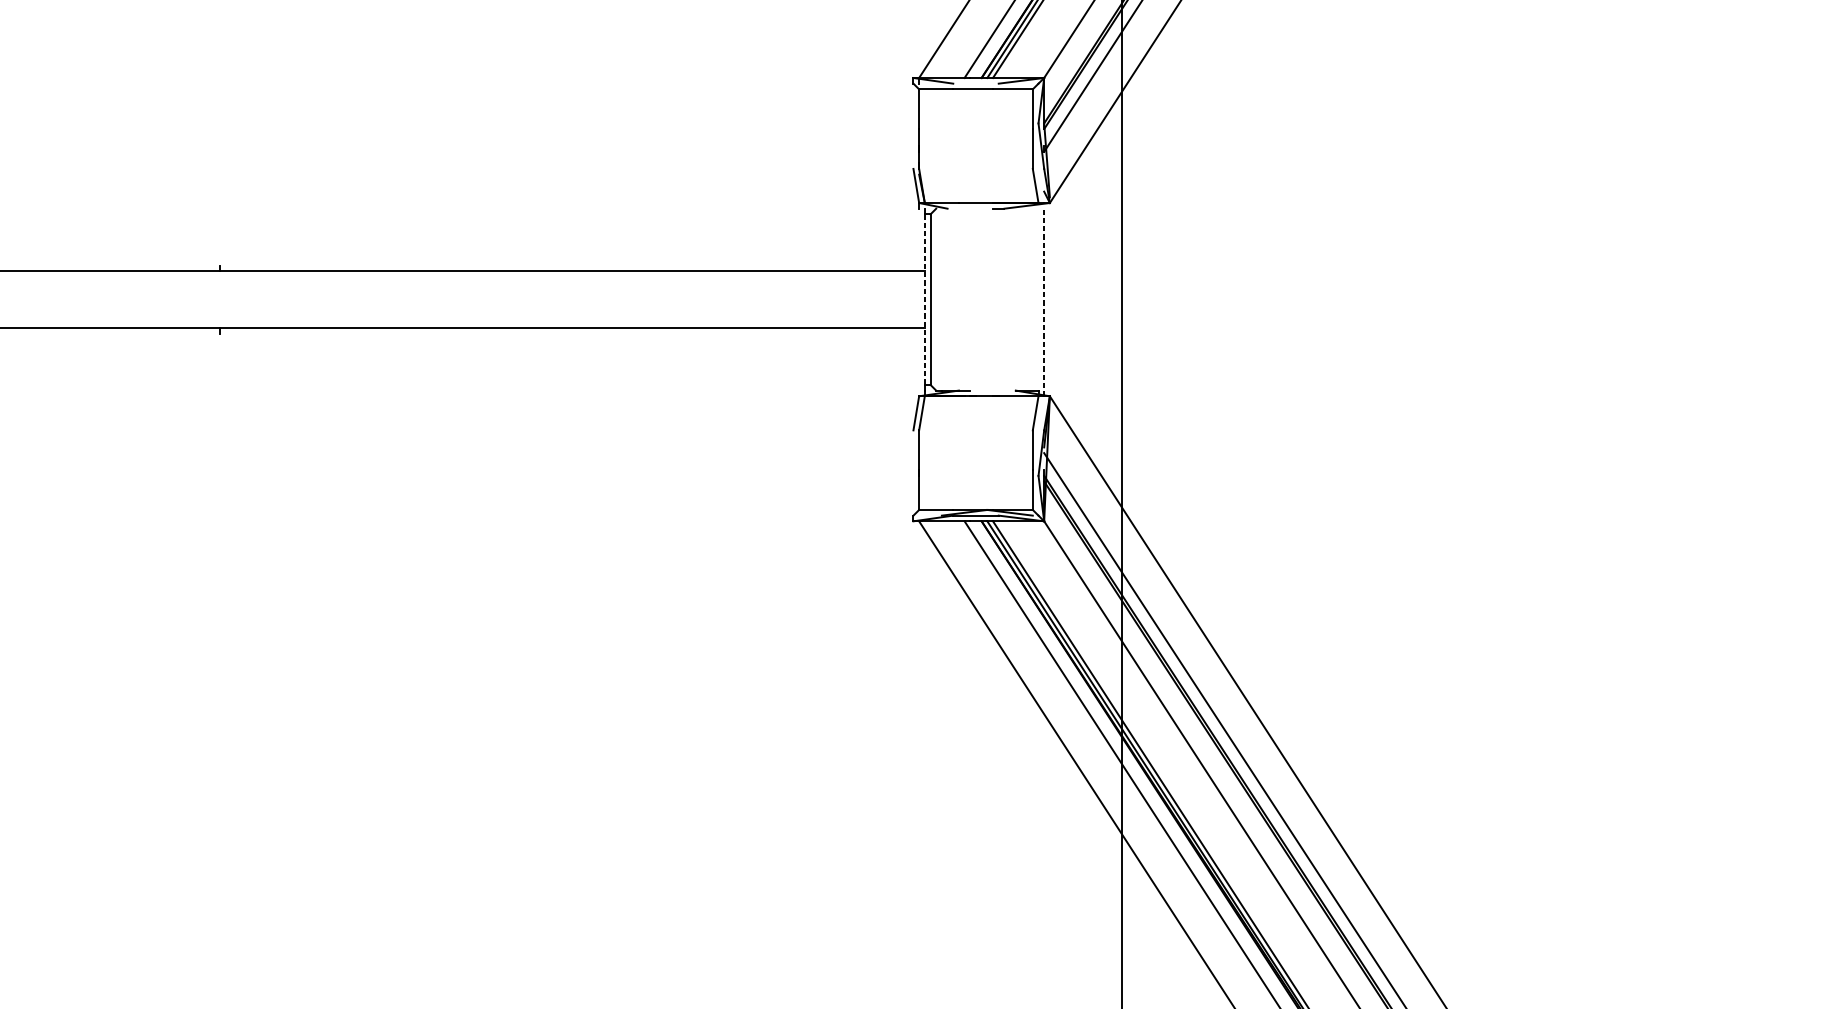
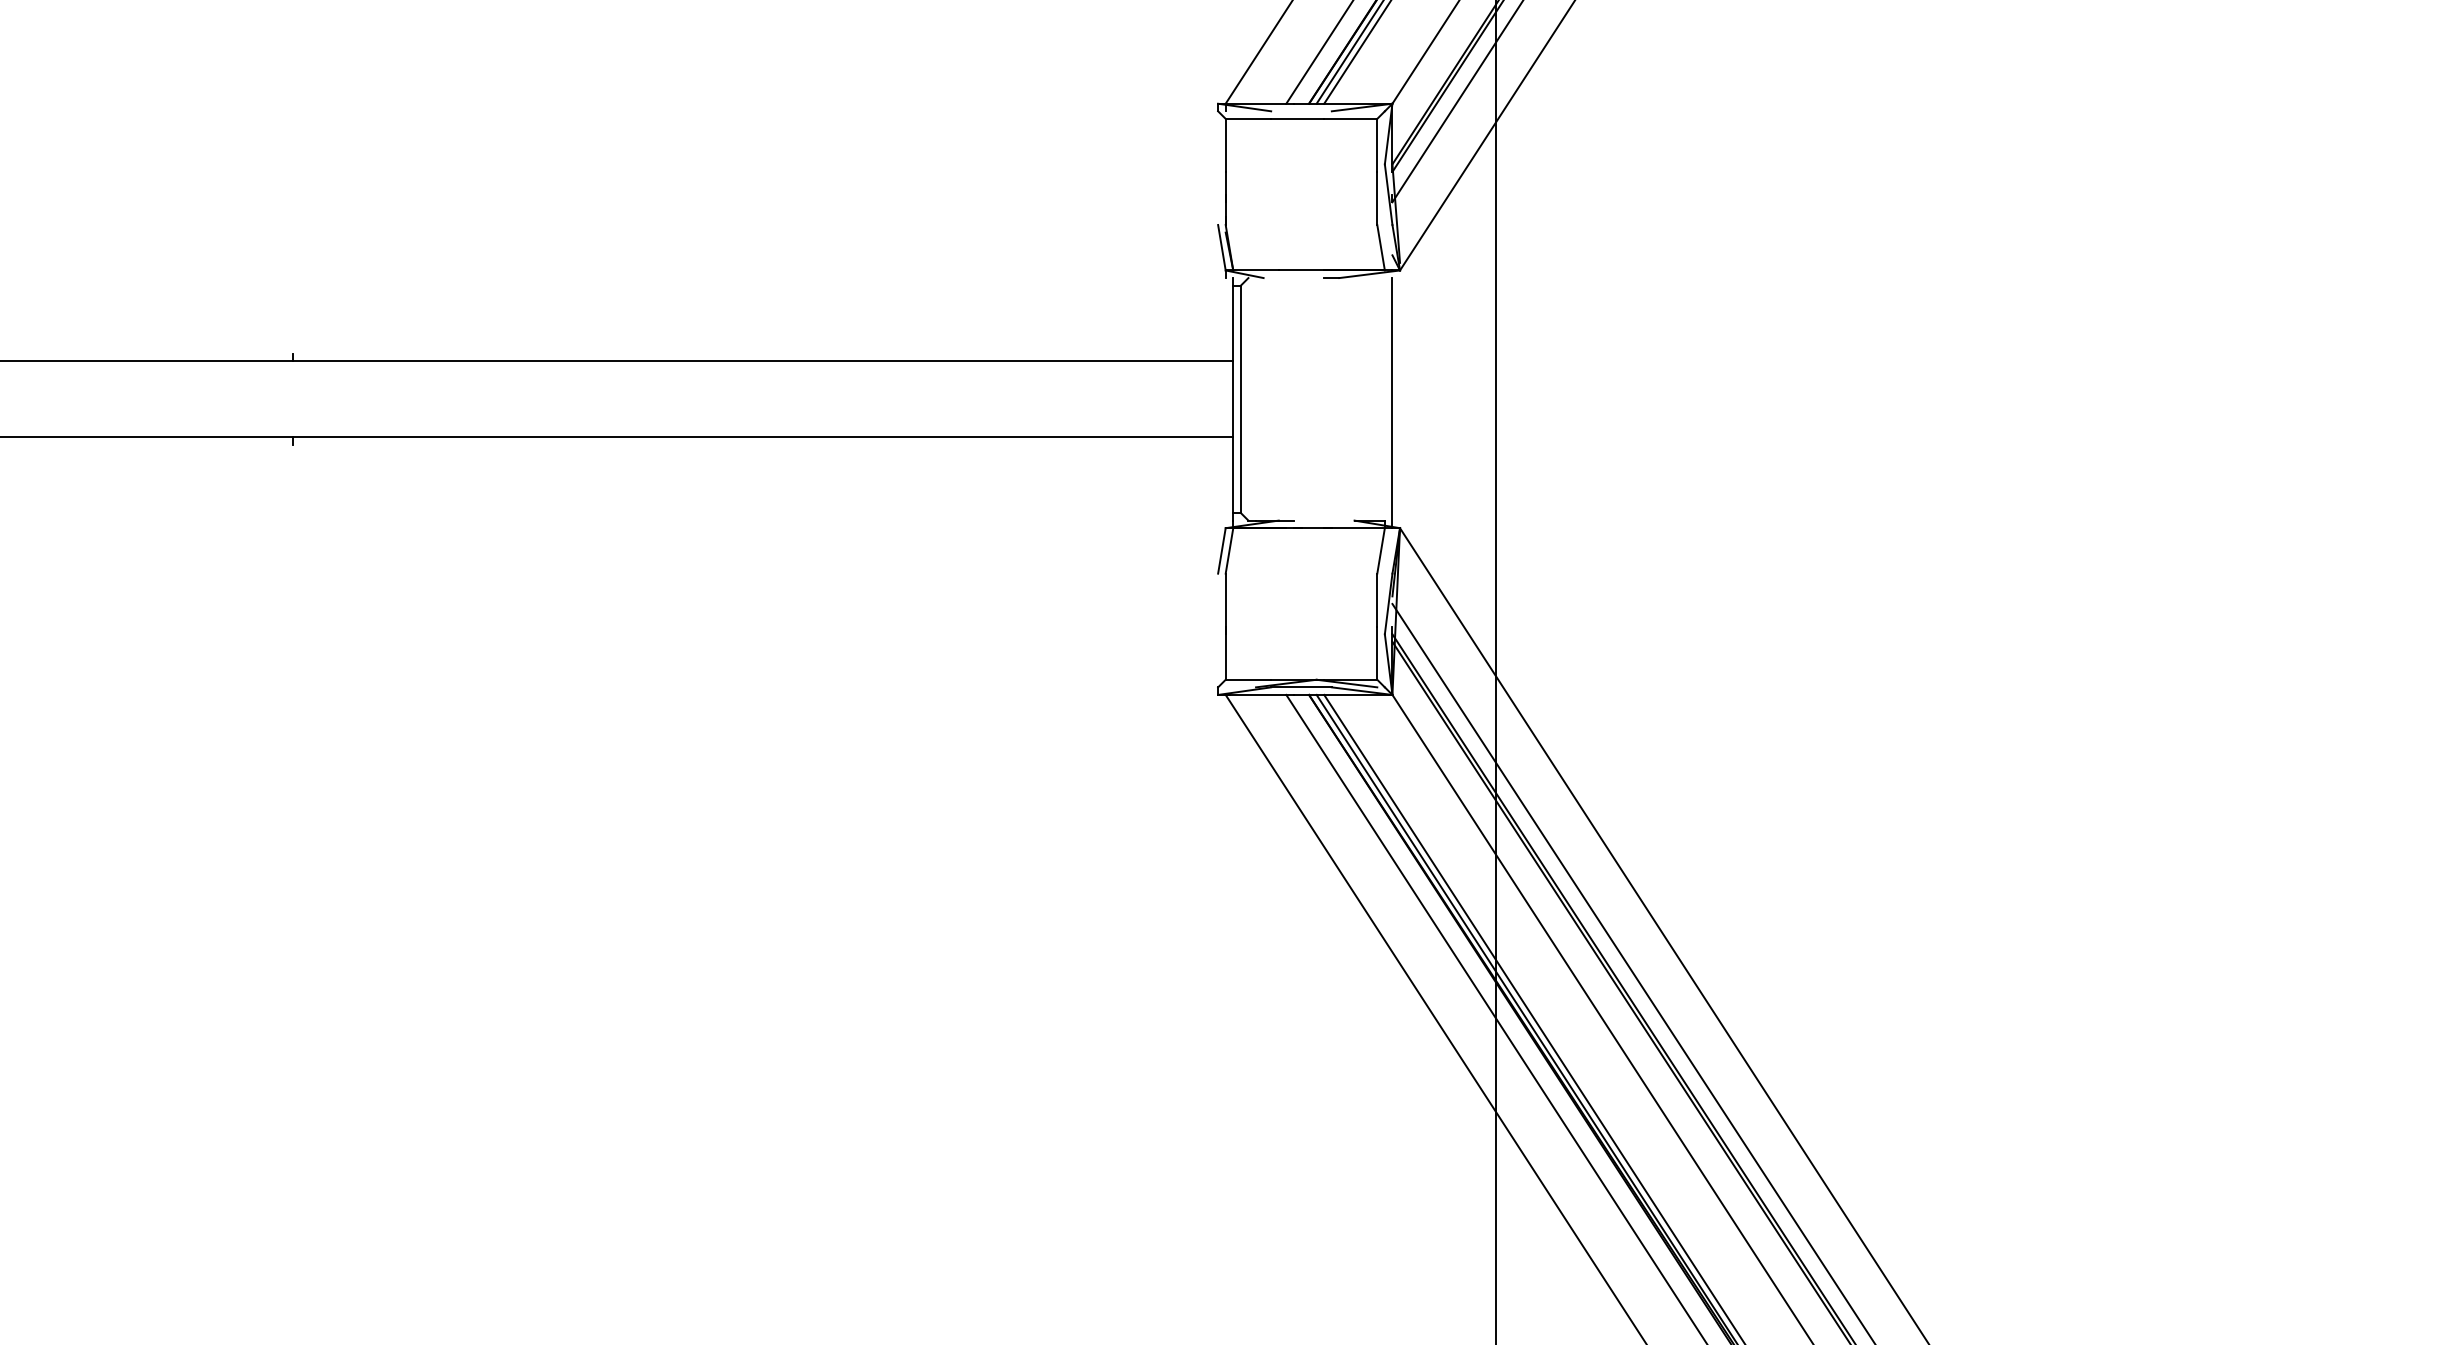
line: (924, 299) -> (1233, 399), dashed -> solid
line: (1044, 302) -> (1392, 402), dashed -> solid

